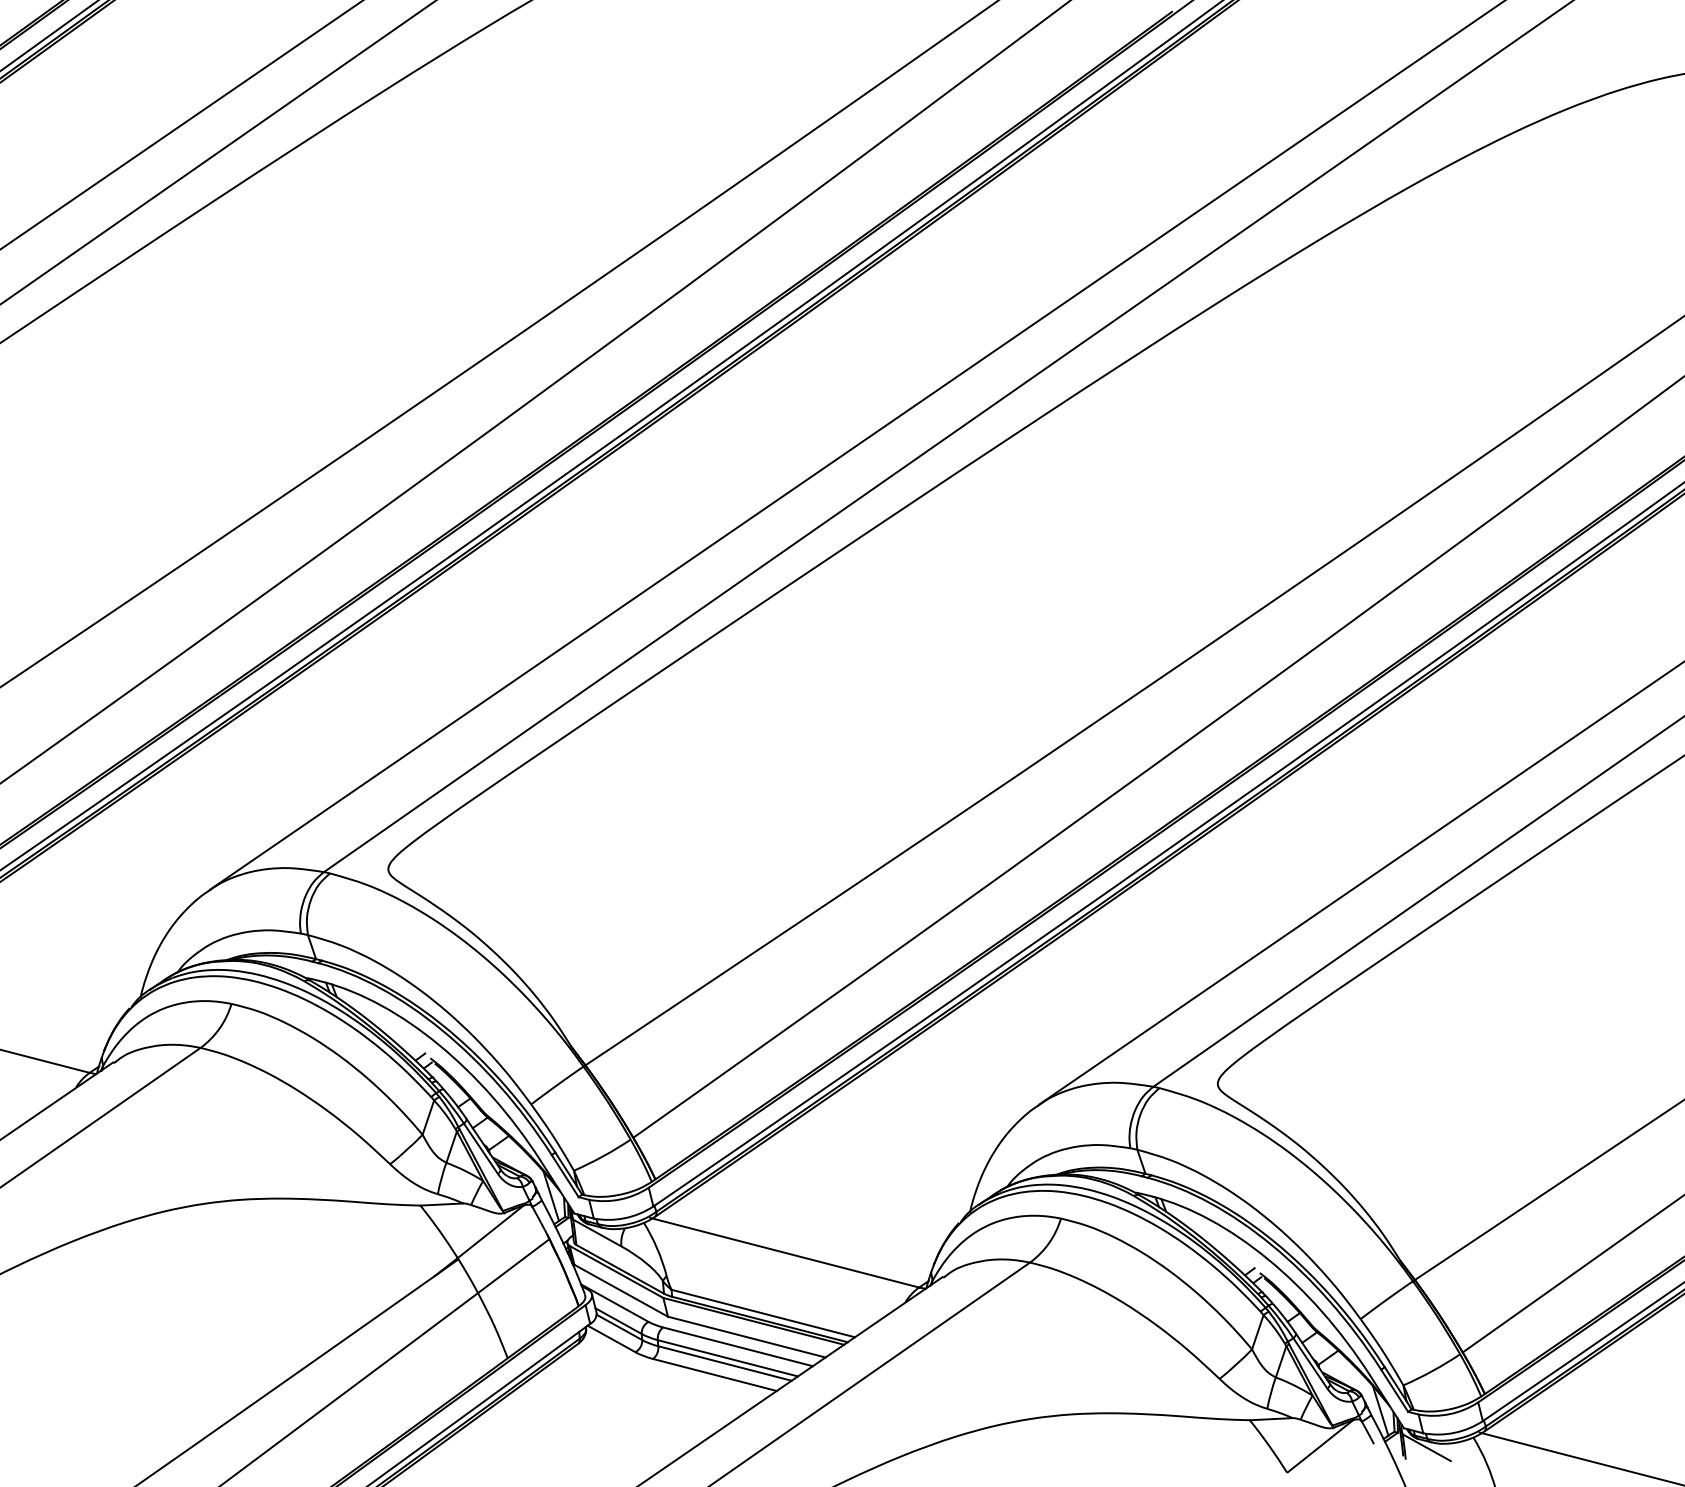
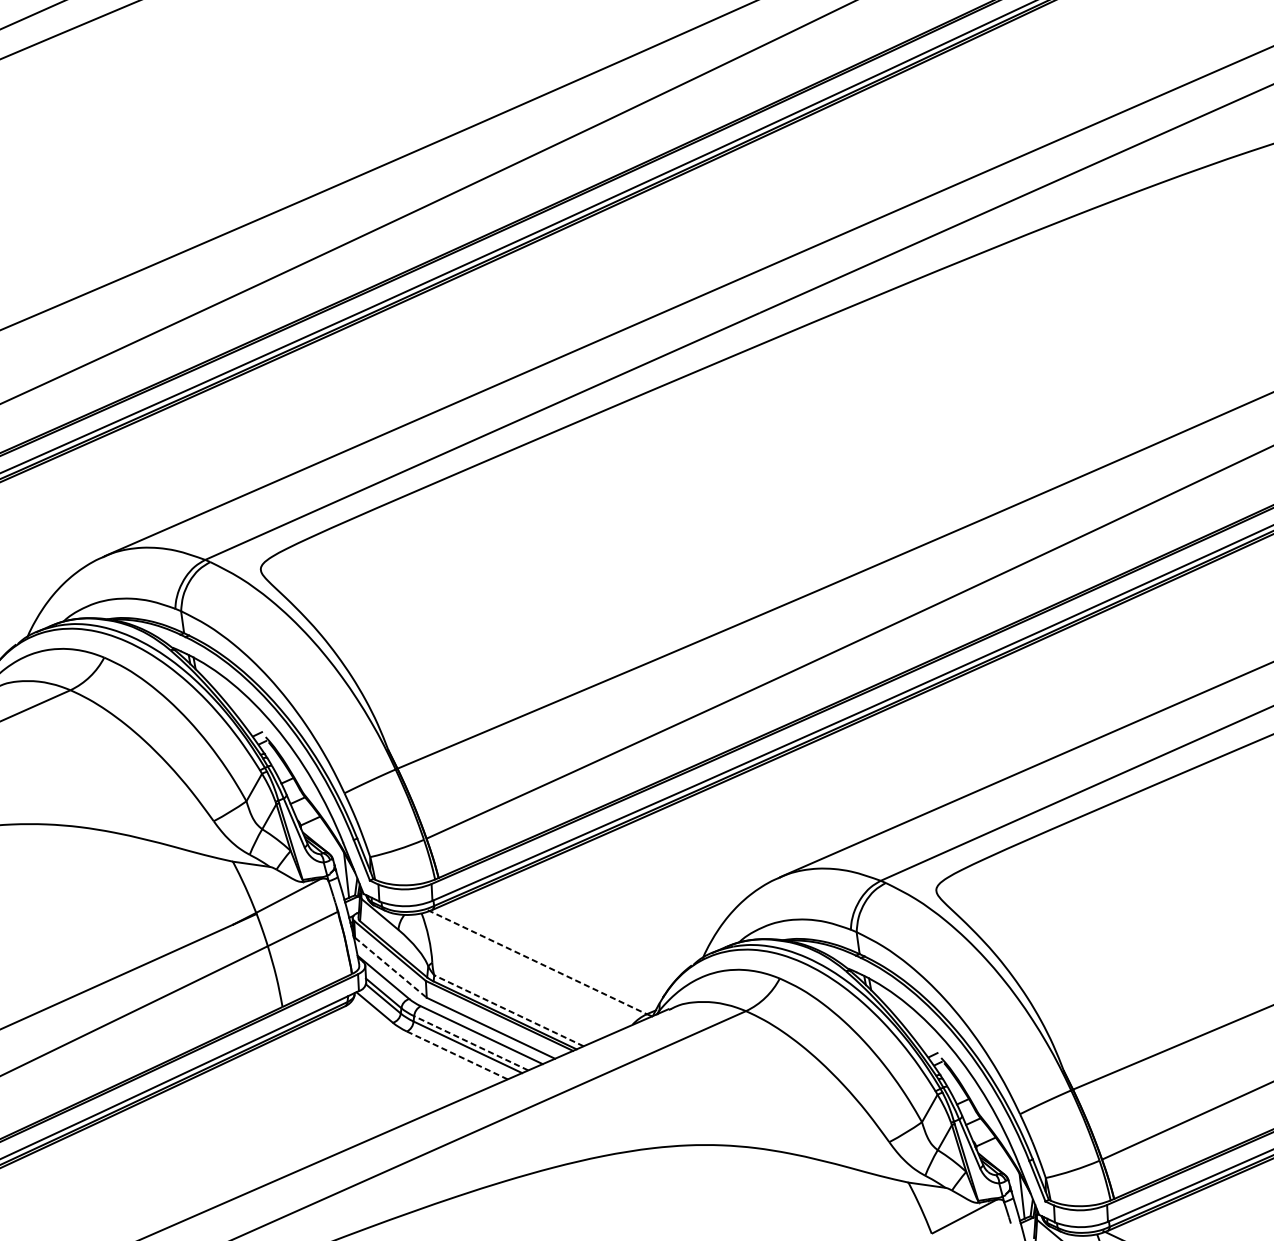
line: (784, 1252) -> (537, 961), solid -> dashed
line: (621, 1290) -> (391, 967), solid -> dashed
line: (763, 1313) -> (509, 1010), solid -> dashed
line: (727, 1358) -> (470, 1043), solid -> dashed
line: (714, 1374) -> (457, 1055), solid -> dashed

